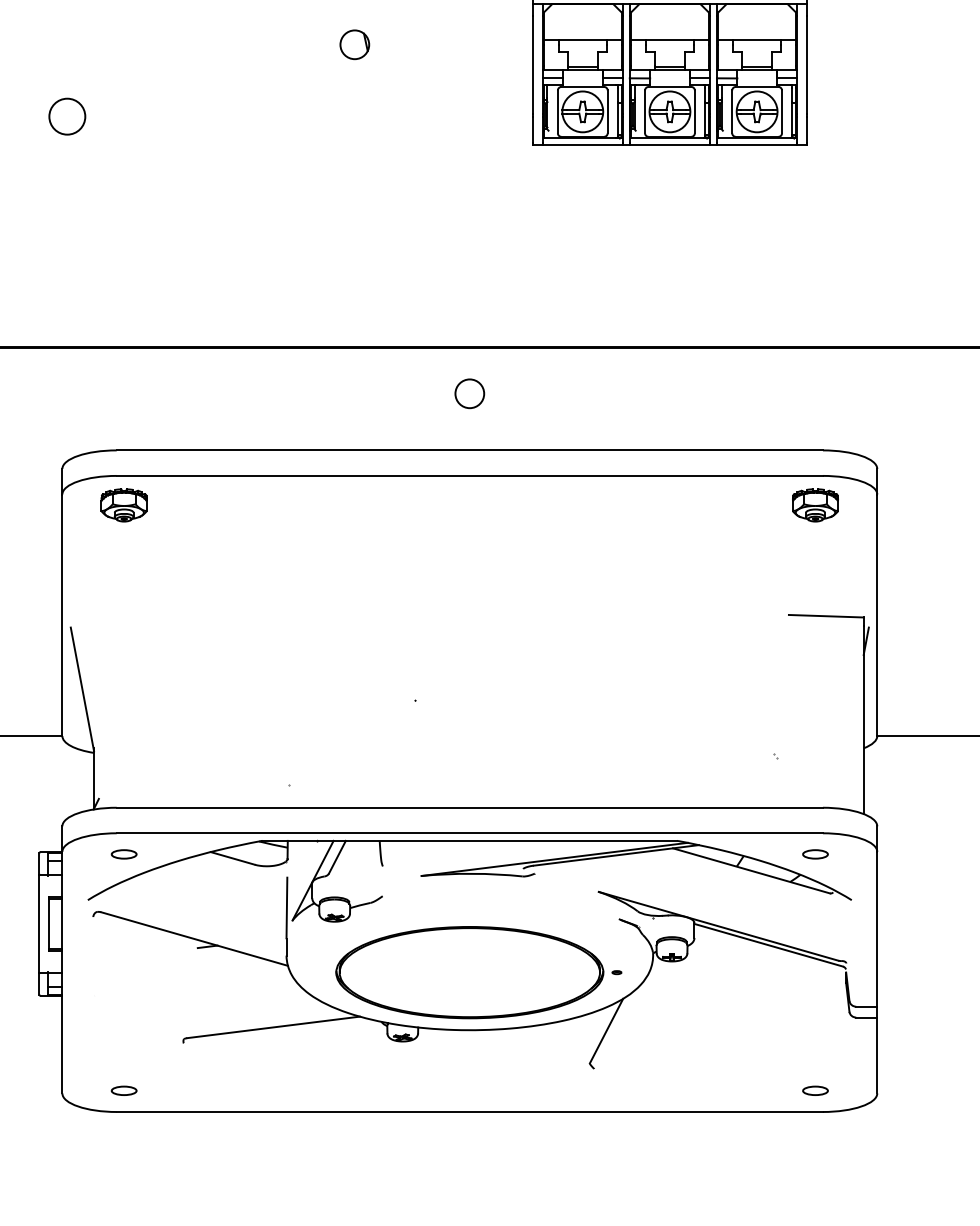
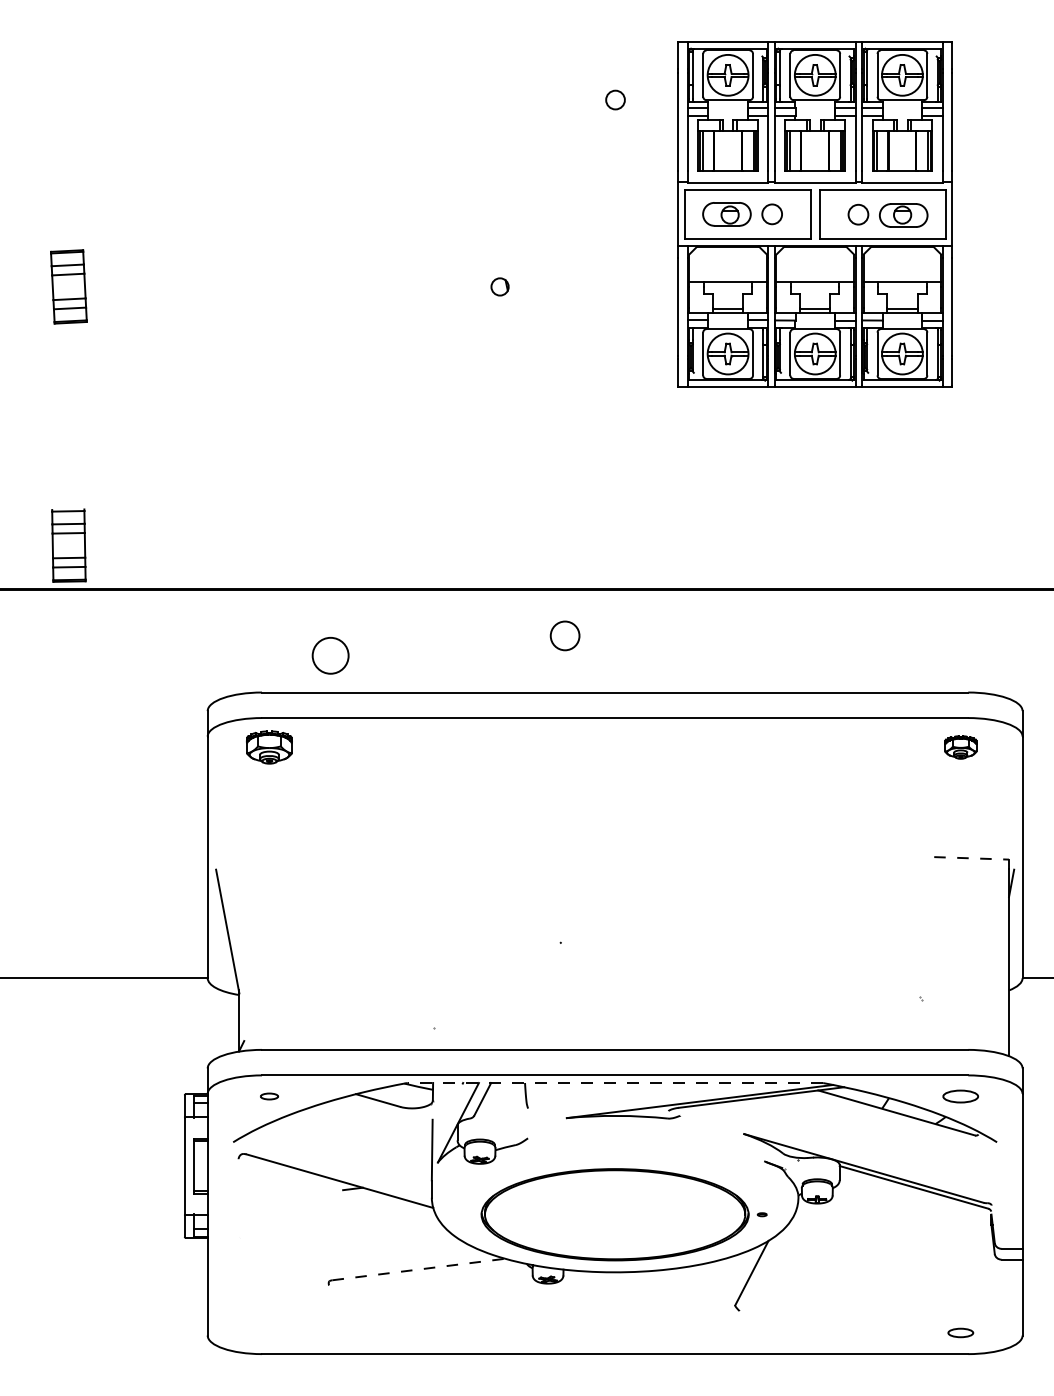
part: (354, 44) -> (499, 286), size x0.6
circle: (67, 116) -> (330, 655), moved
circle: (469, 393) -> (564, 635), moved
part: (815, 505) -> (960, 747), size x0.7
line: (827, 616) -> (972, 858), solid -> dashed
line: (469, 841) -> (614, 1083), solid -> dashed
part: (124, 854) -> (269, 1096), size x0.7
part: (815, 854) -> (960, 1096), size x1.4
line: (273, 1027) -> (418, 1269), solid -> dashed
part: (124, 1090) -> (269, 1332), removed

